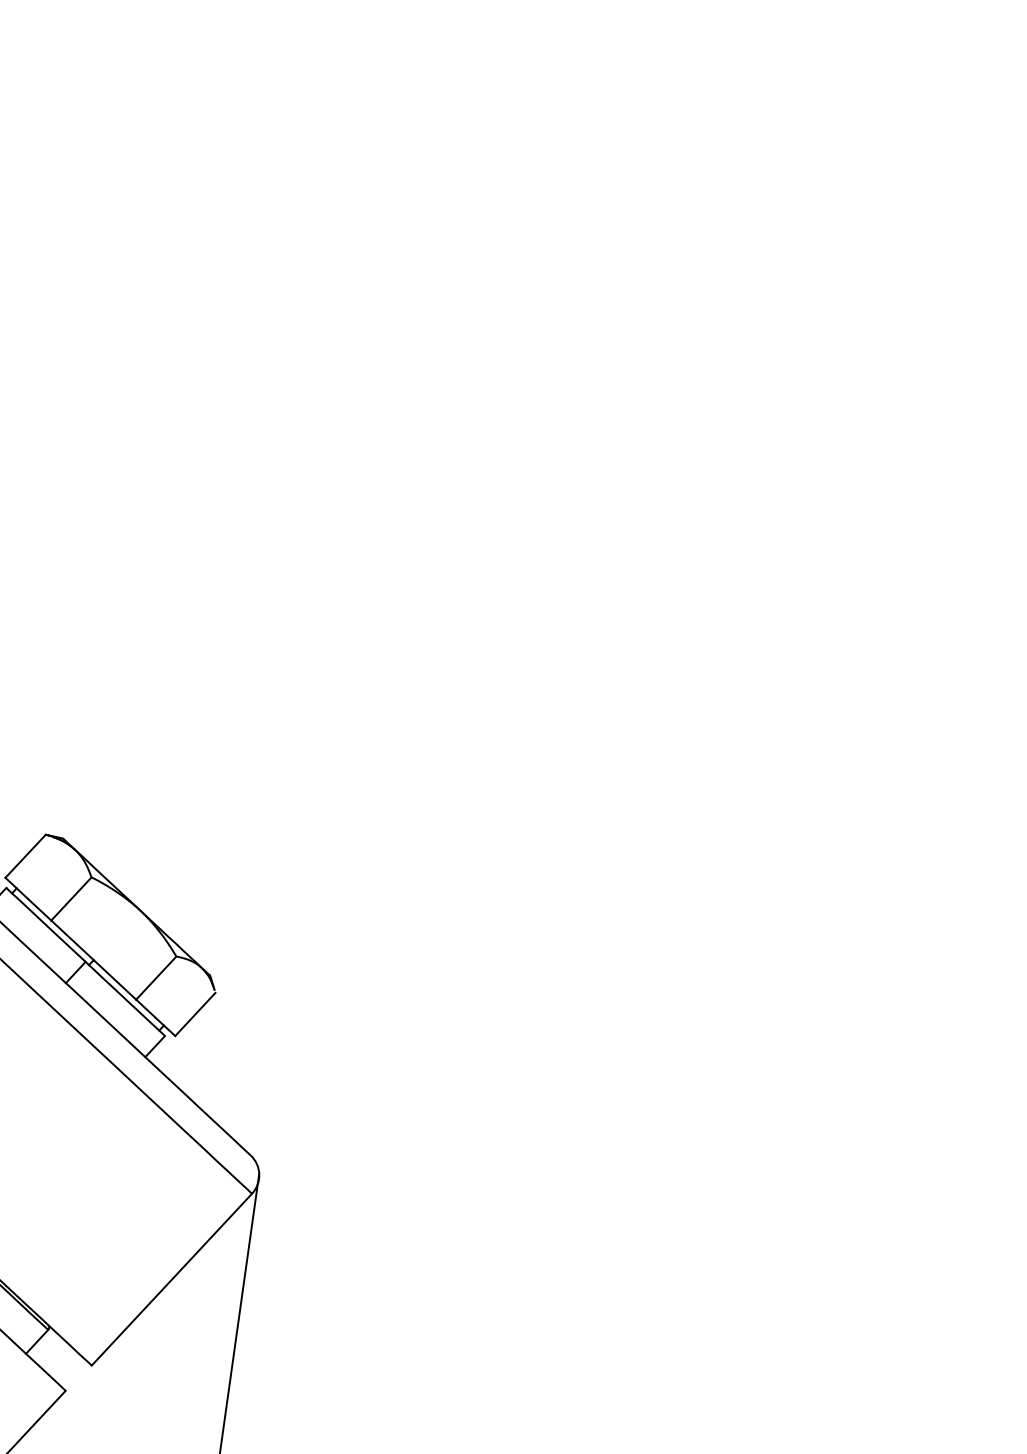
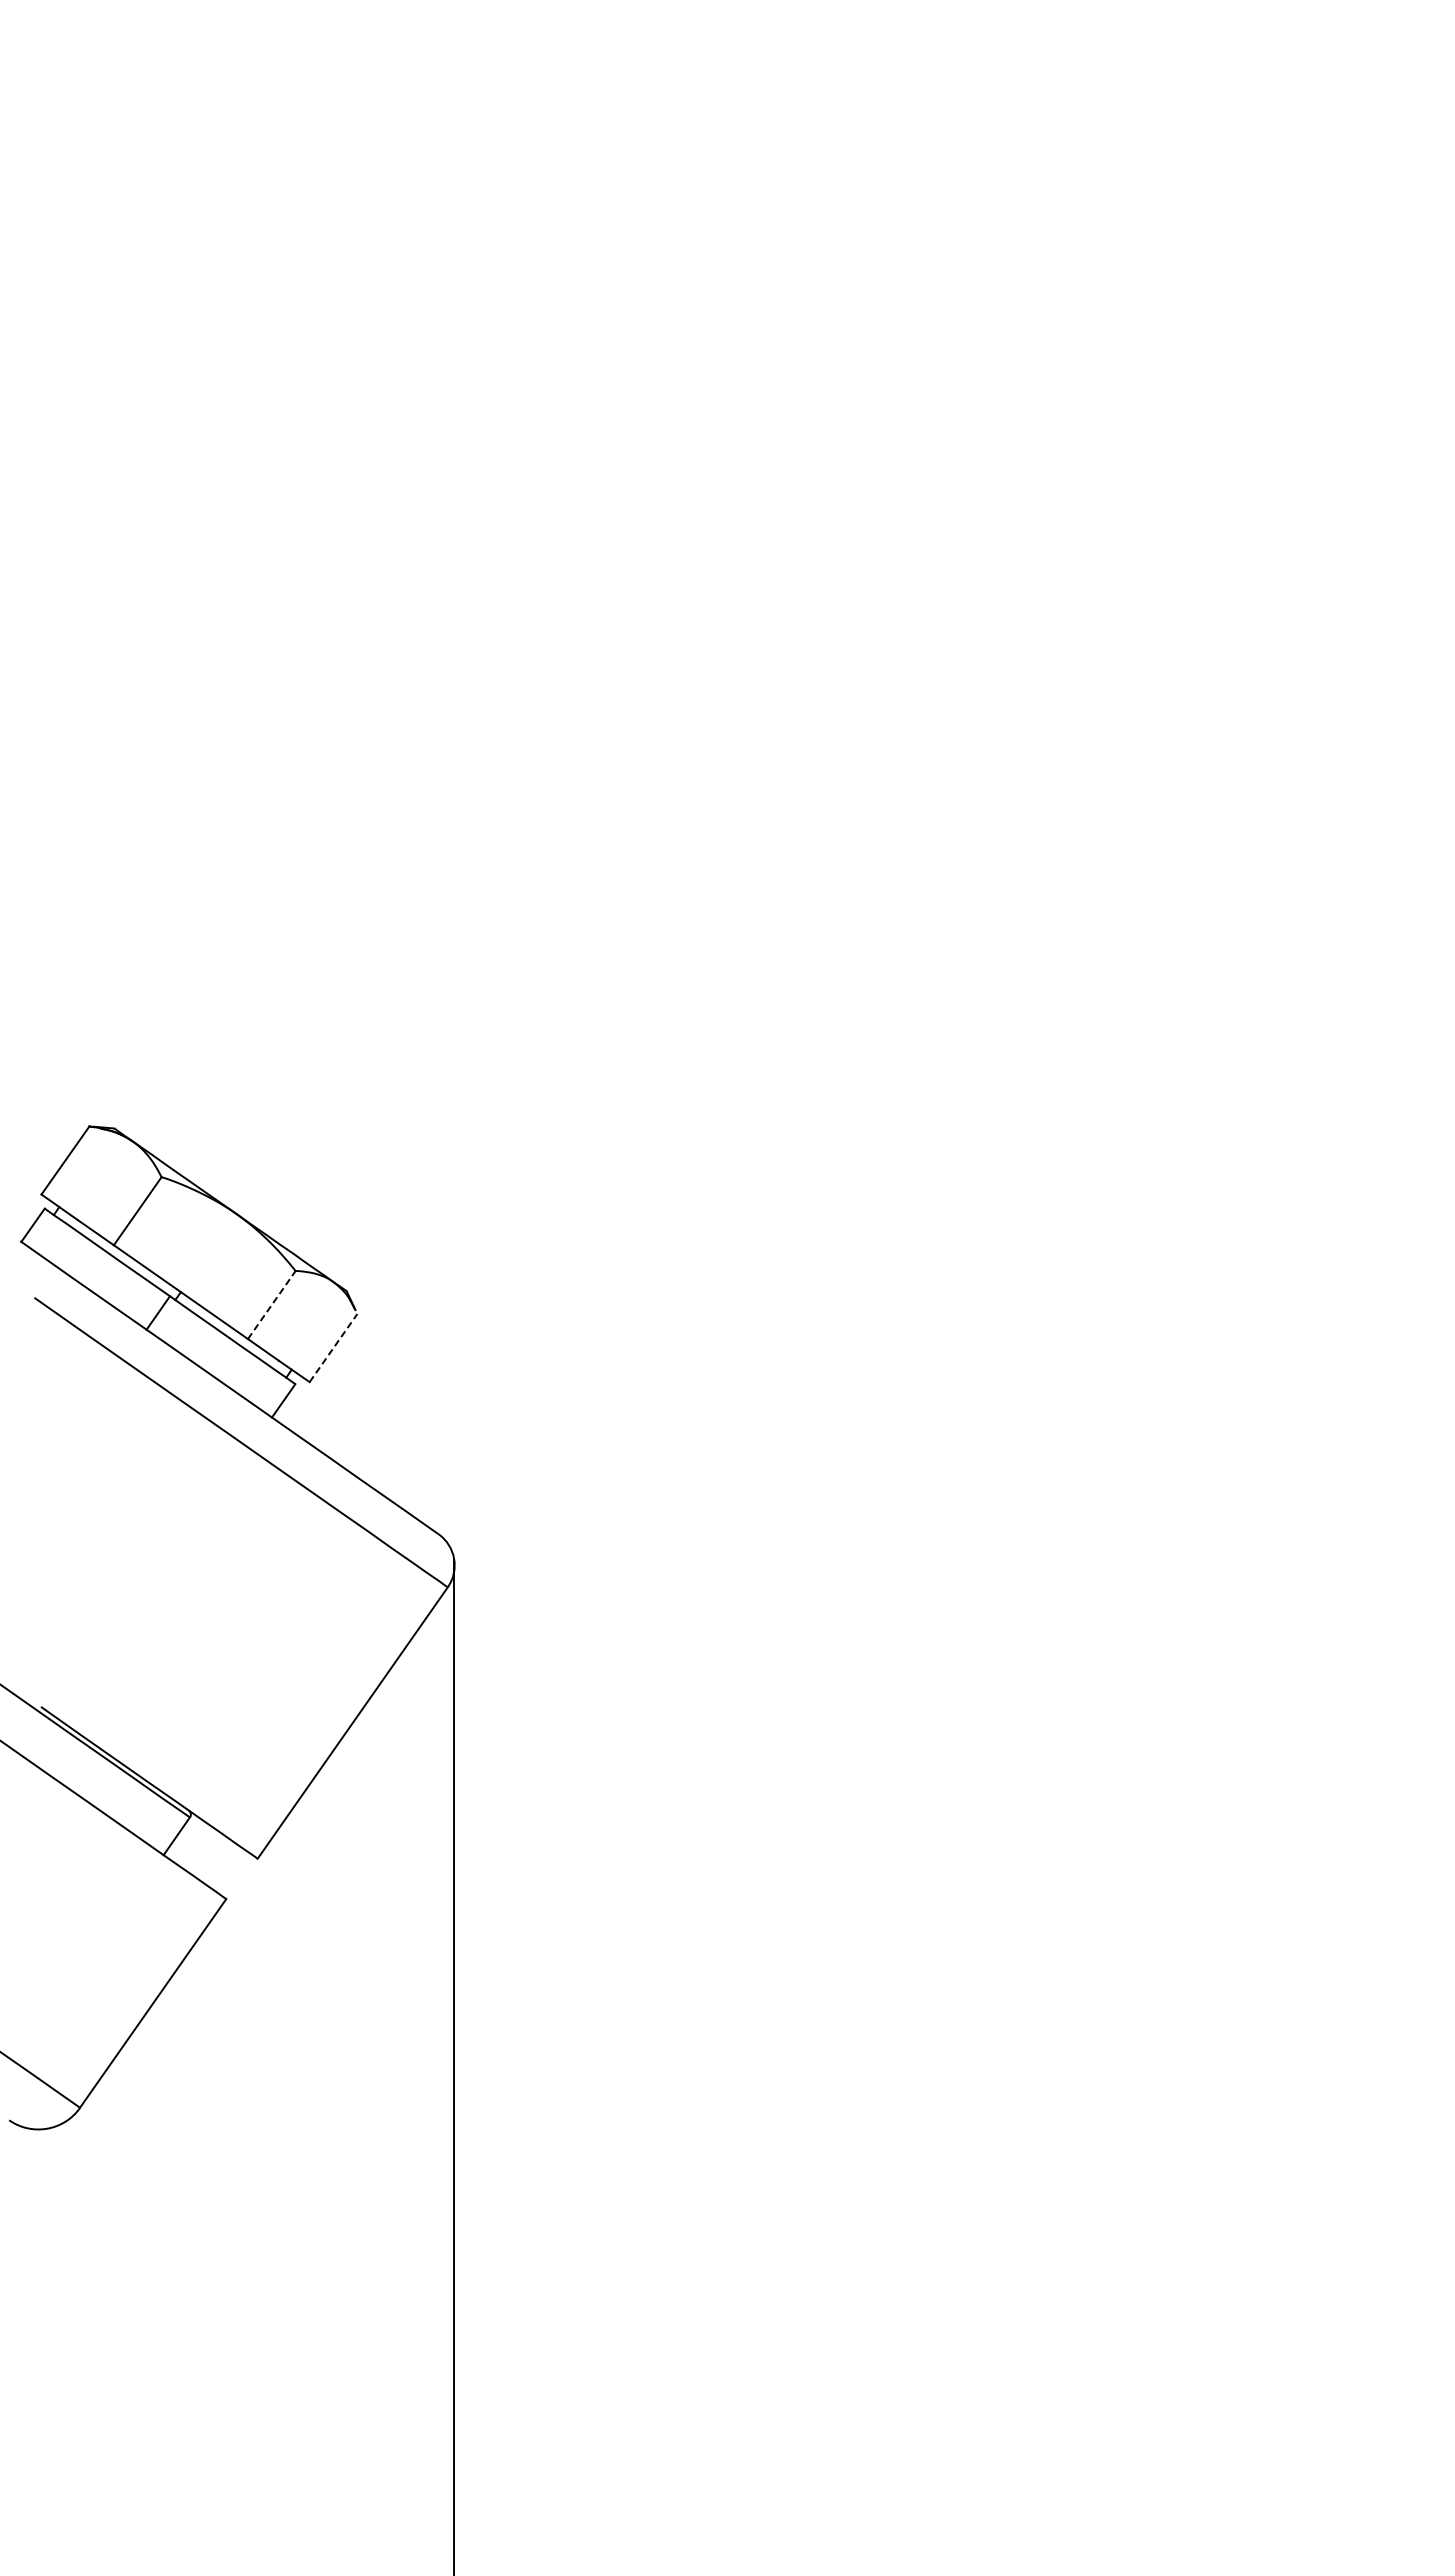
line: (156, 978) -> (271, 1305), solid -> dashed
line: (195, 1014) -> (333, 1348), solid -> dashed

